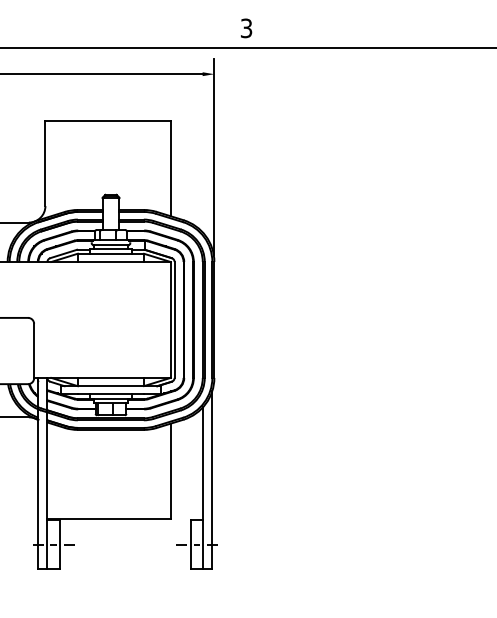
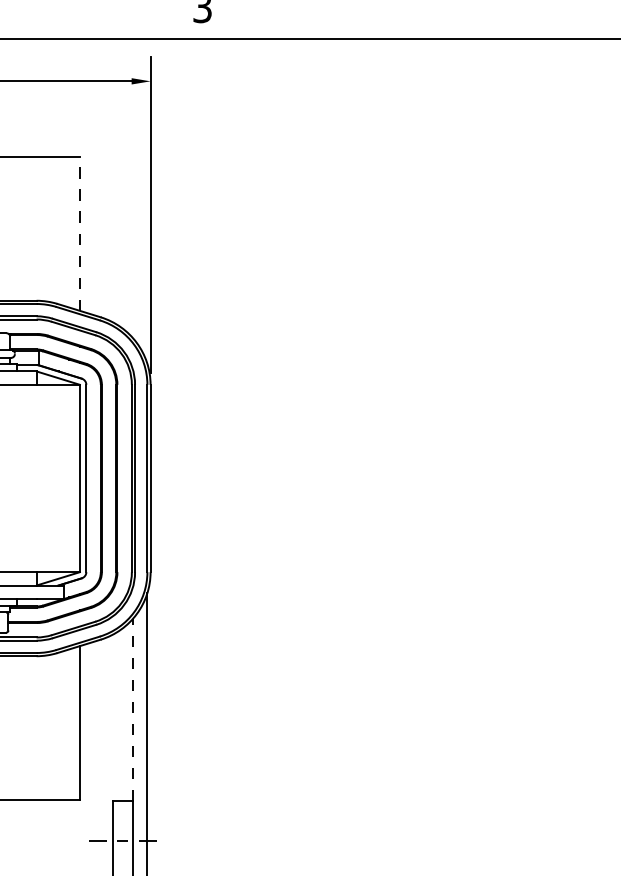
line: (170, 168) -> (79, 233), solid -> dashed
line: (203, 462) -> (133, 708), solid -> dashed

